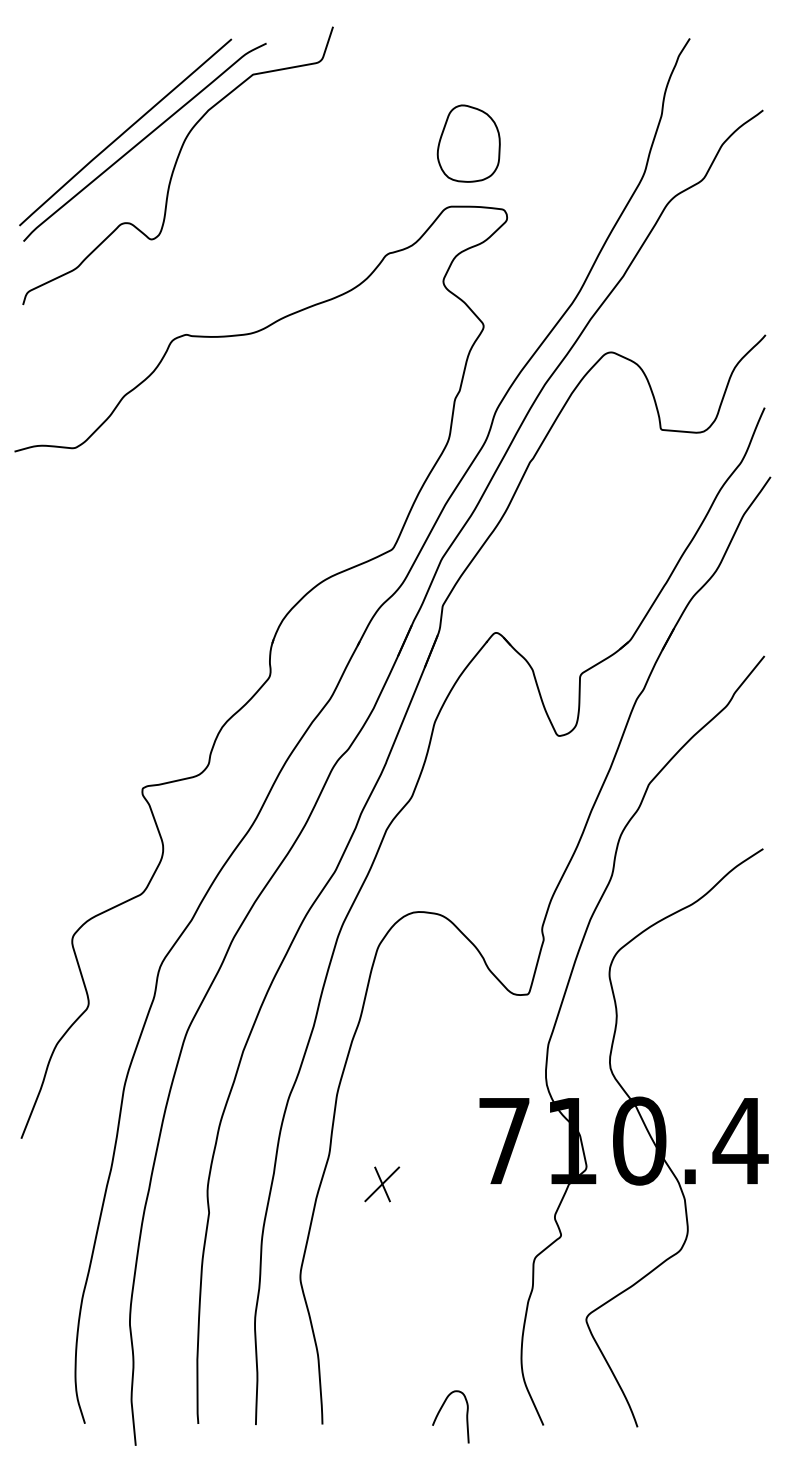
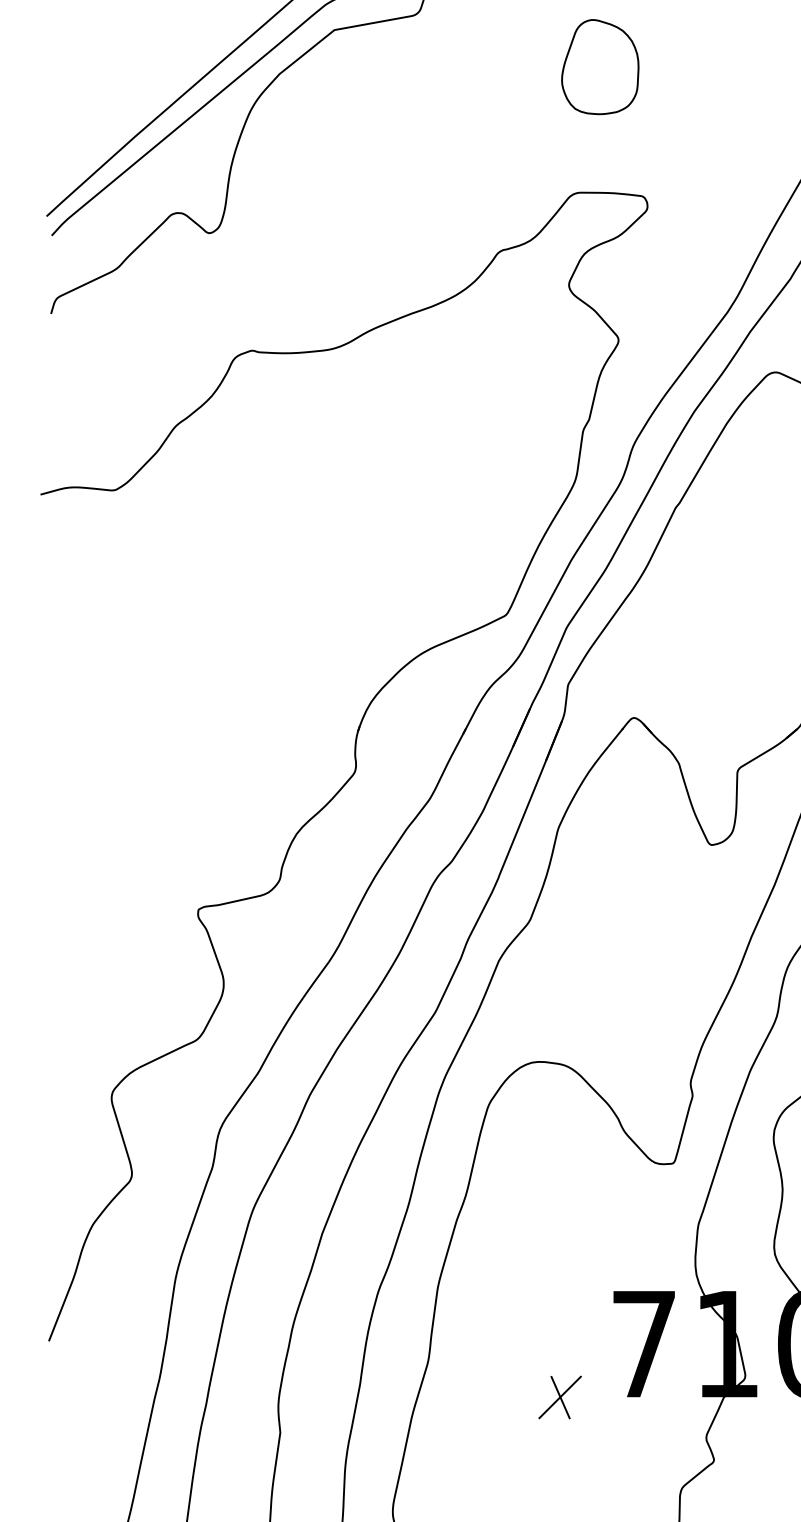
part: (468, 143) -> (599, 66), moved
part: (382, 1184) -> (560, 1397), moved

